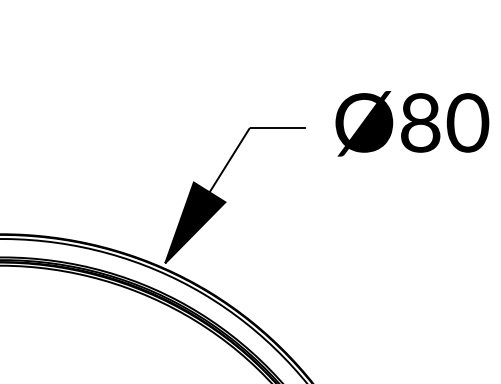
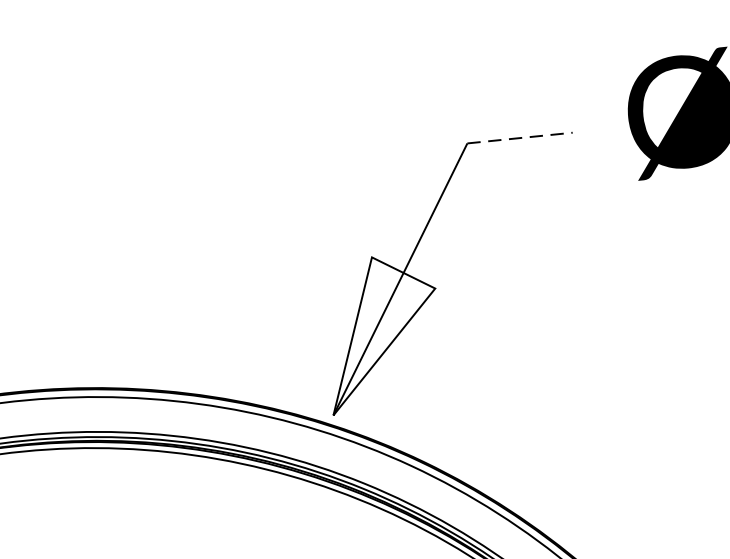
line: (277, 127) -> (519, 137), solid -> dashed
fill: (195, 222) -> (382, 332), removed

